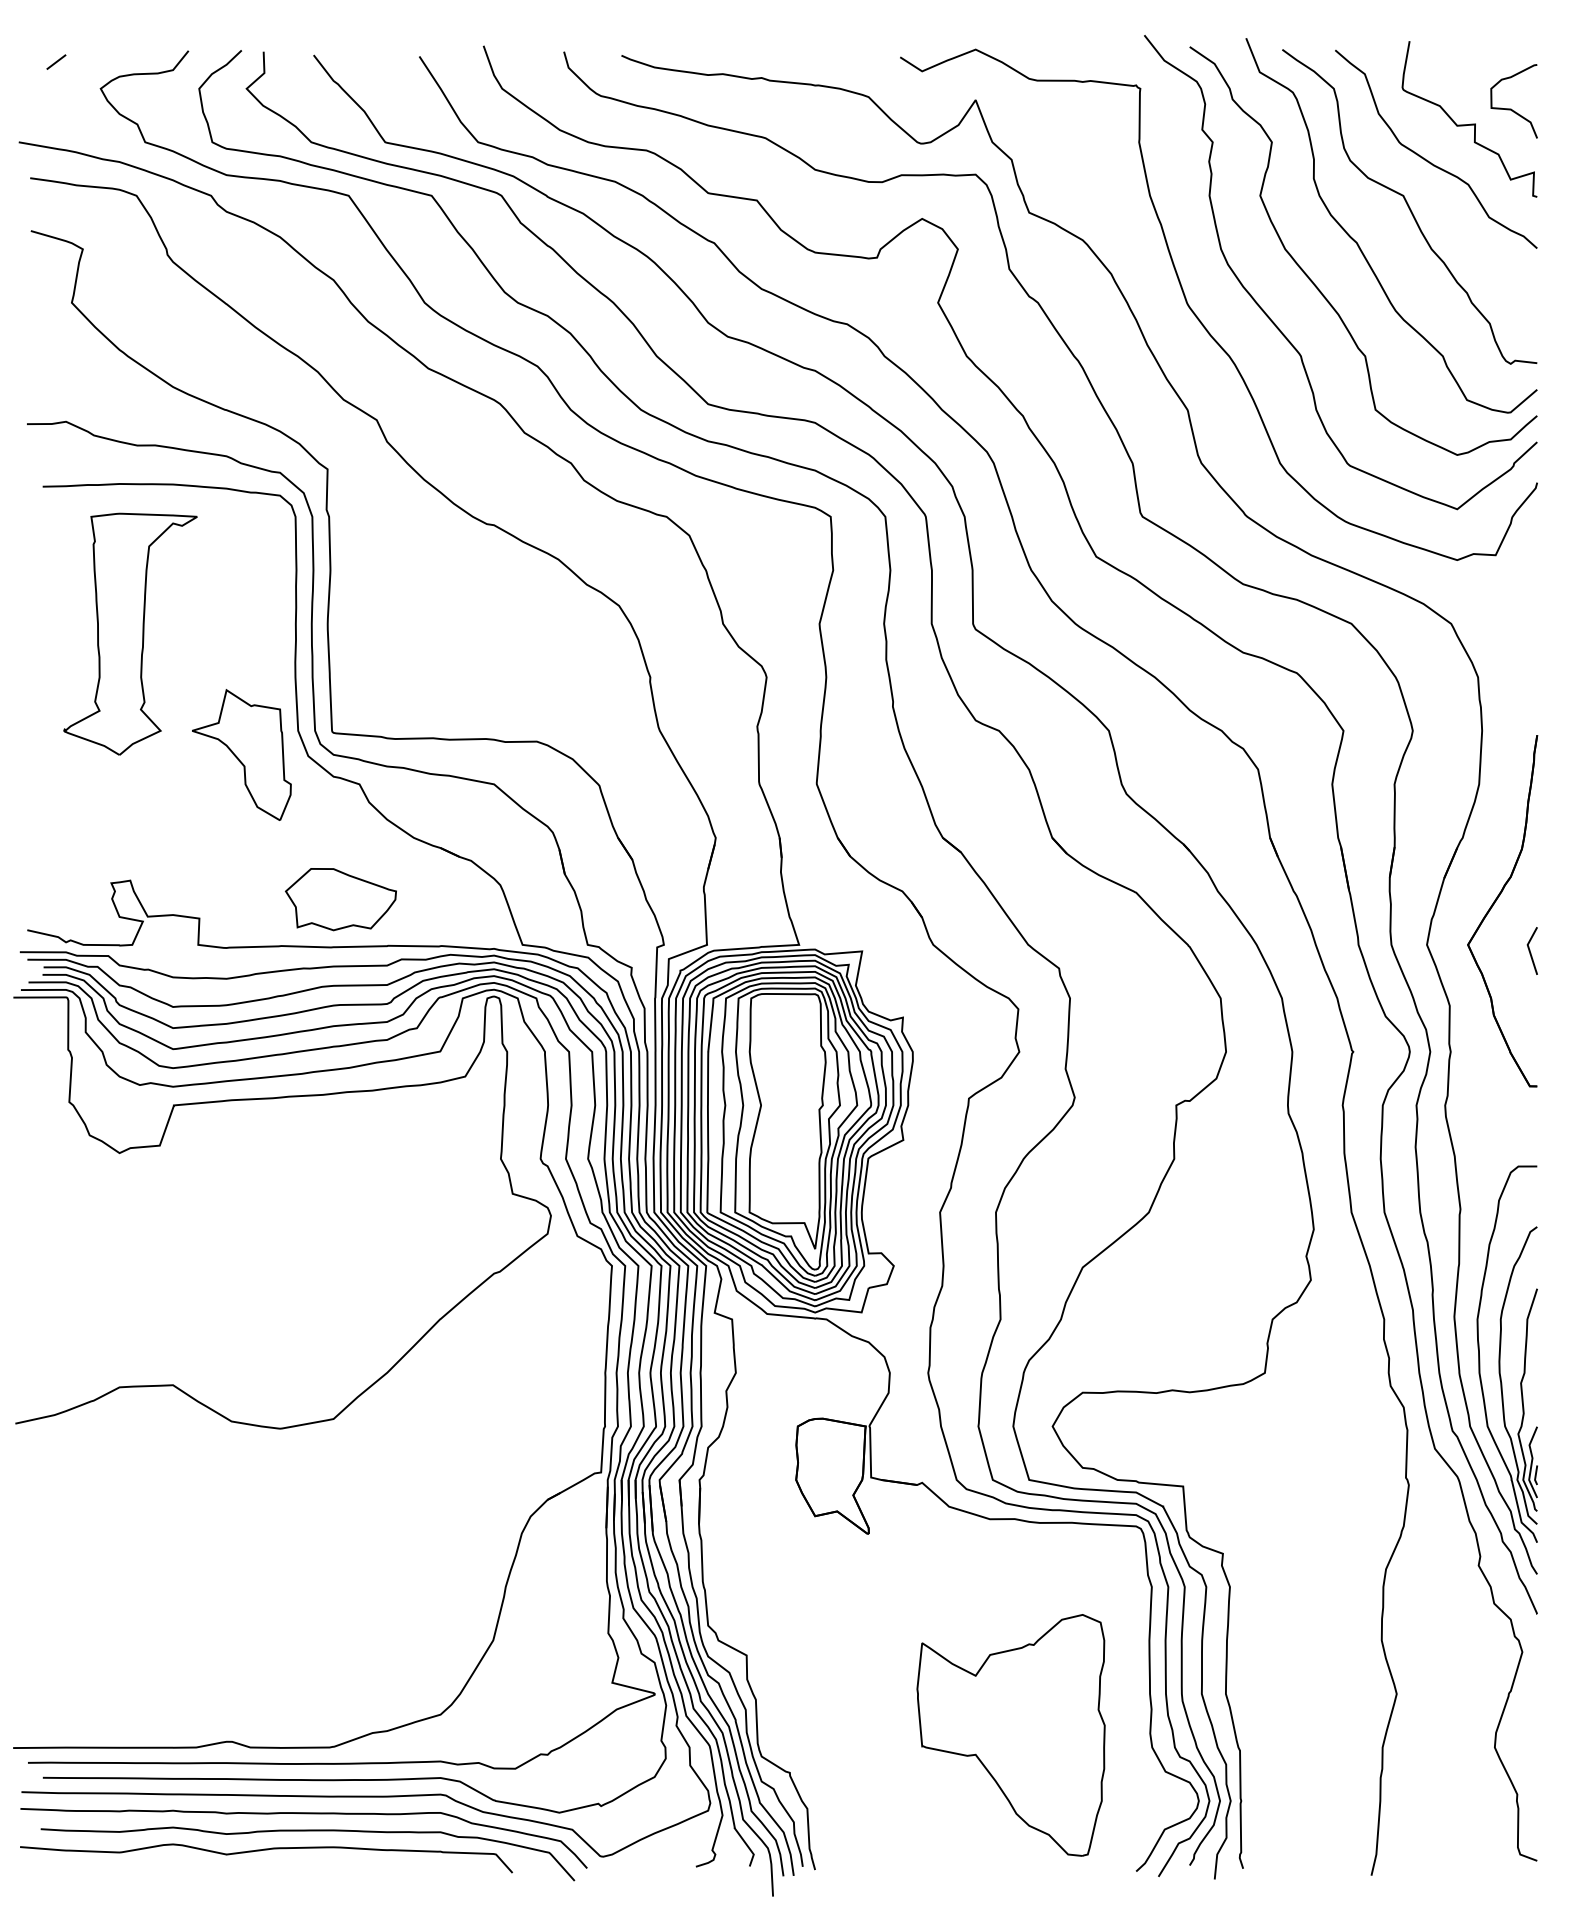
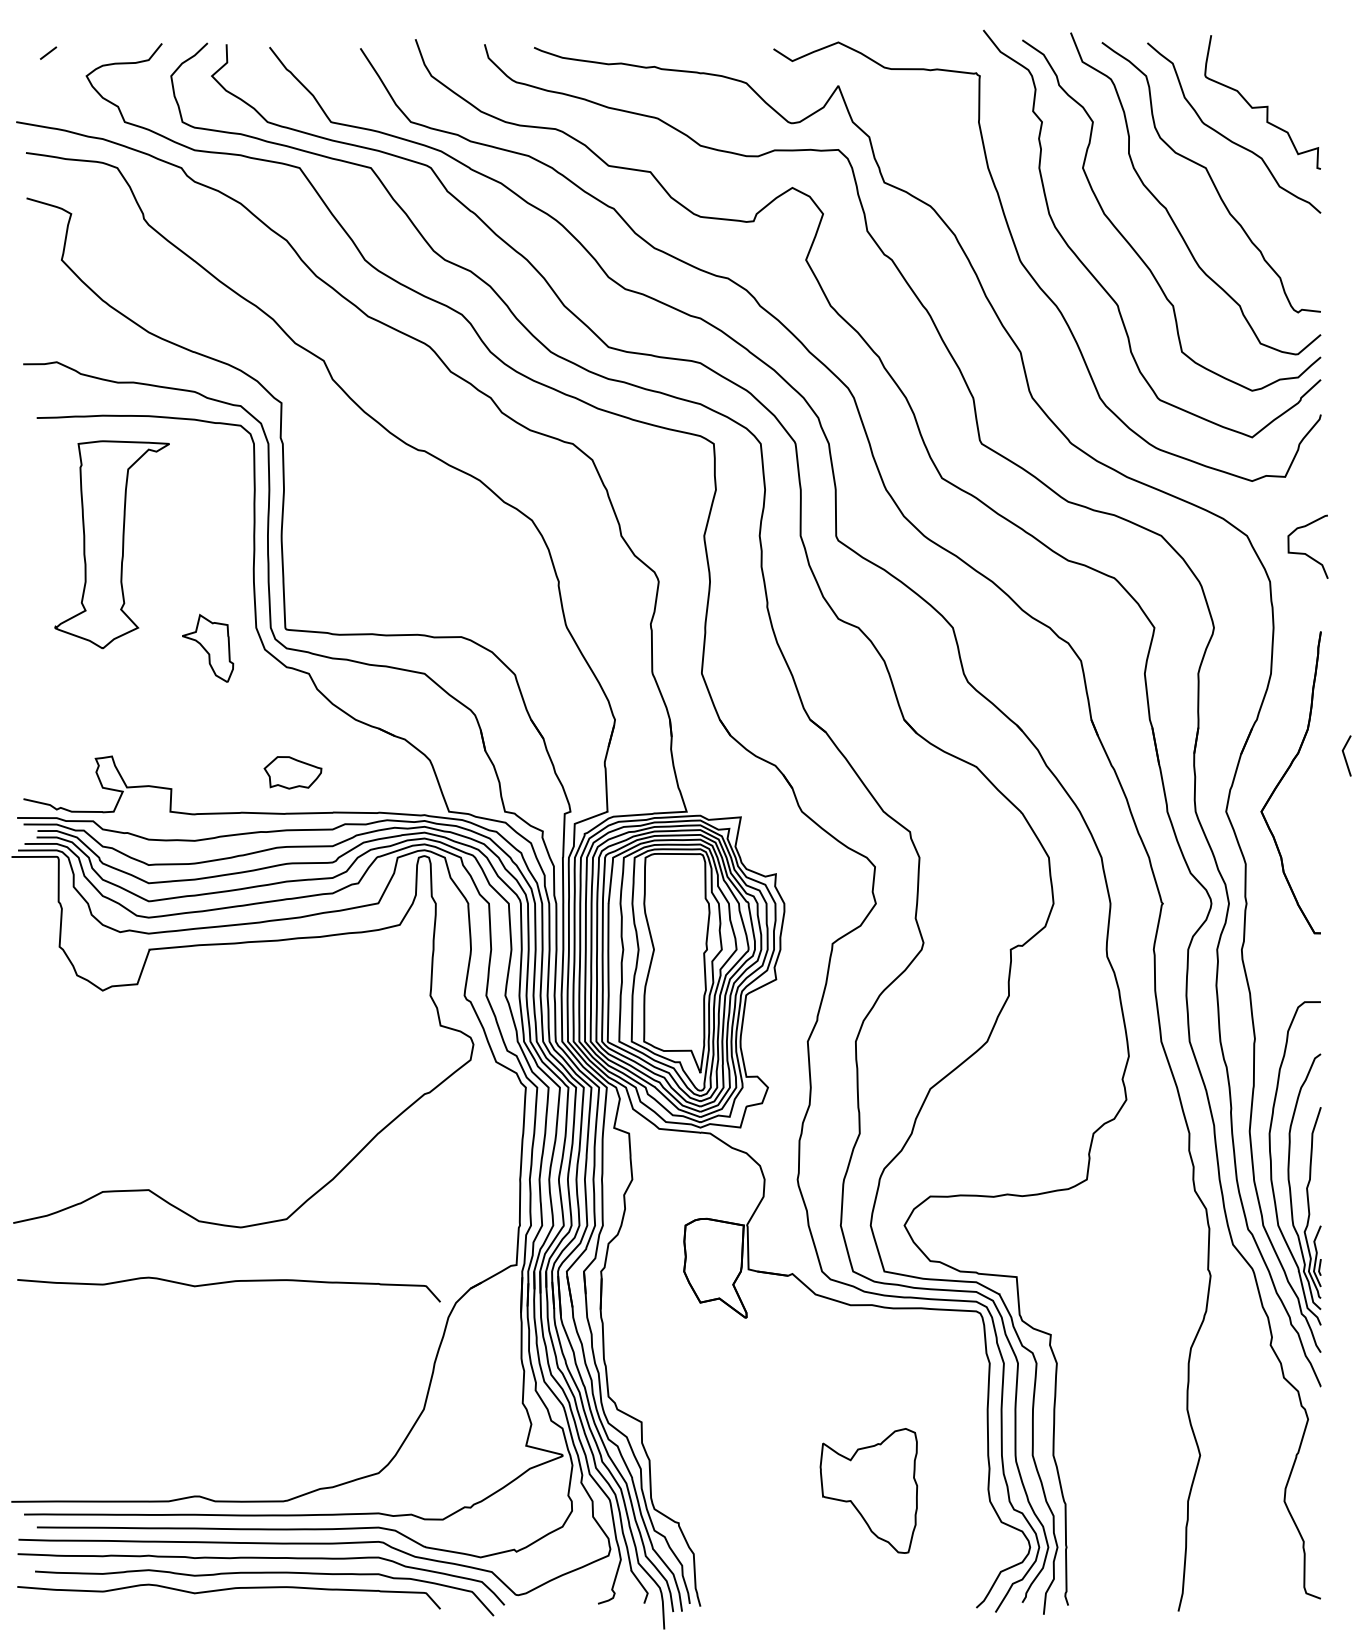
curve: (1512, 109) -> (1306, 553), moved
part: (241, 754) -> (207, 648), size x0.6
part: (340, 899) -> (292, 772), size x0.6
line: (1530, 950) -> (1345, 755), moved
curve: (264, 1493) -> (227, 1283), added
part: (1010, 1734) -> (868, 1490), size x0.6

